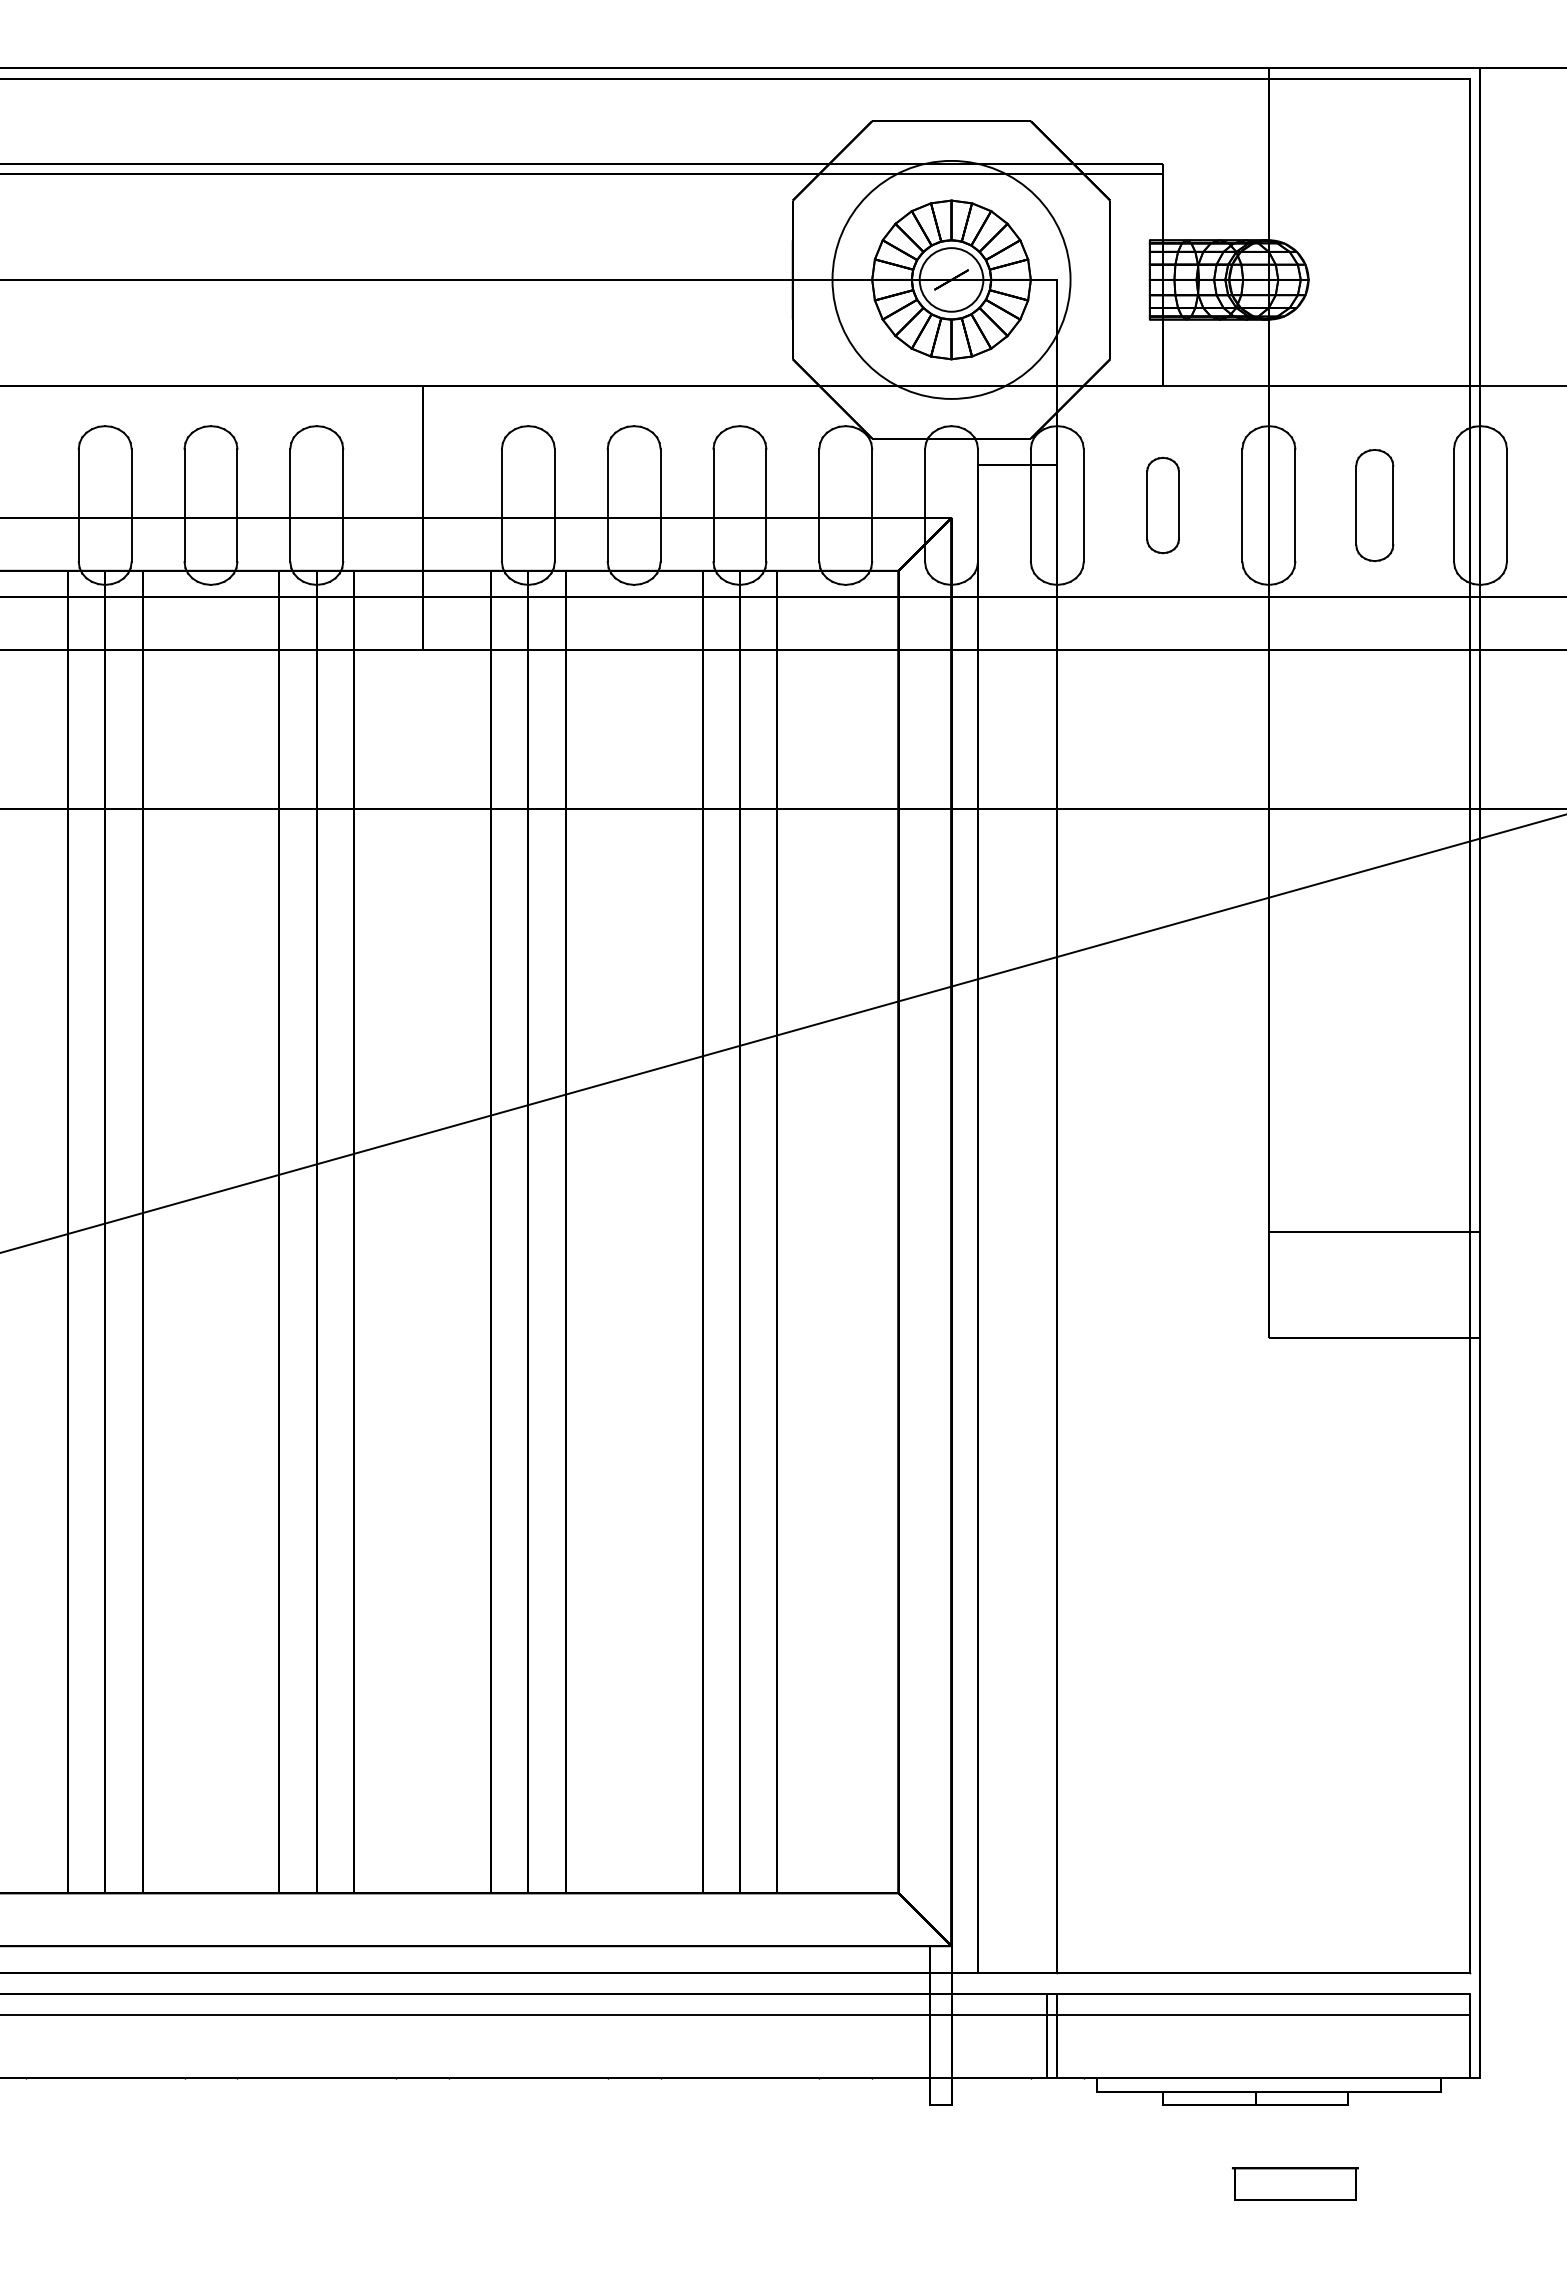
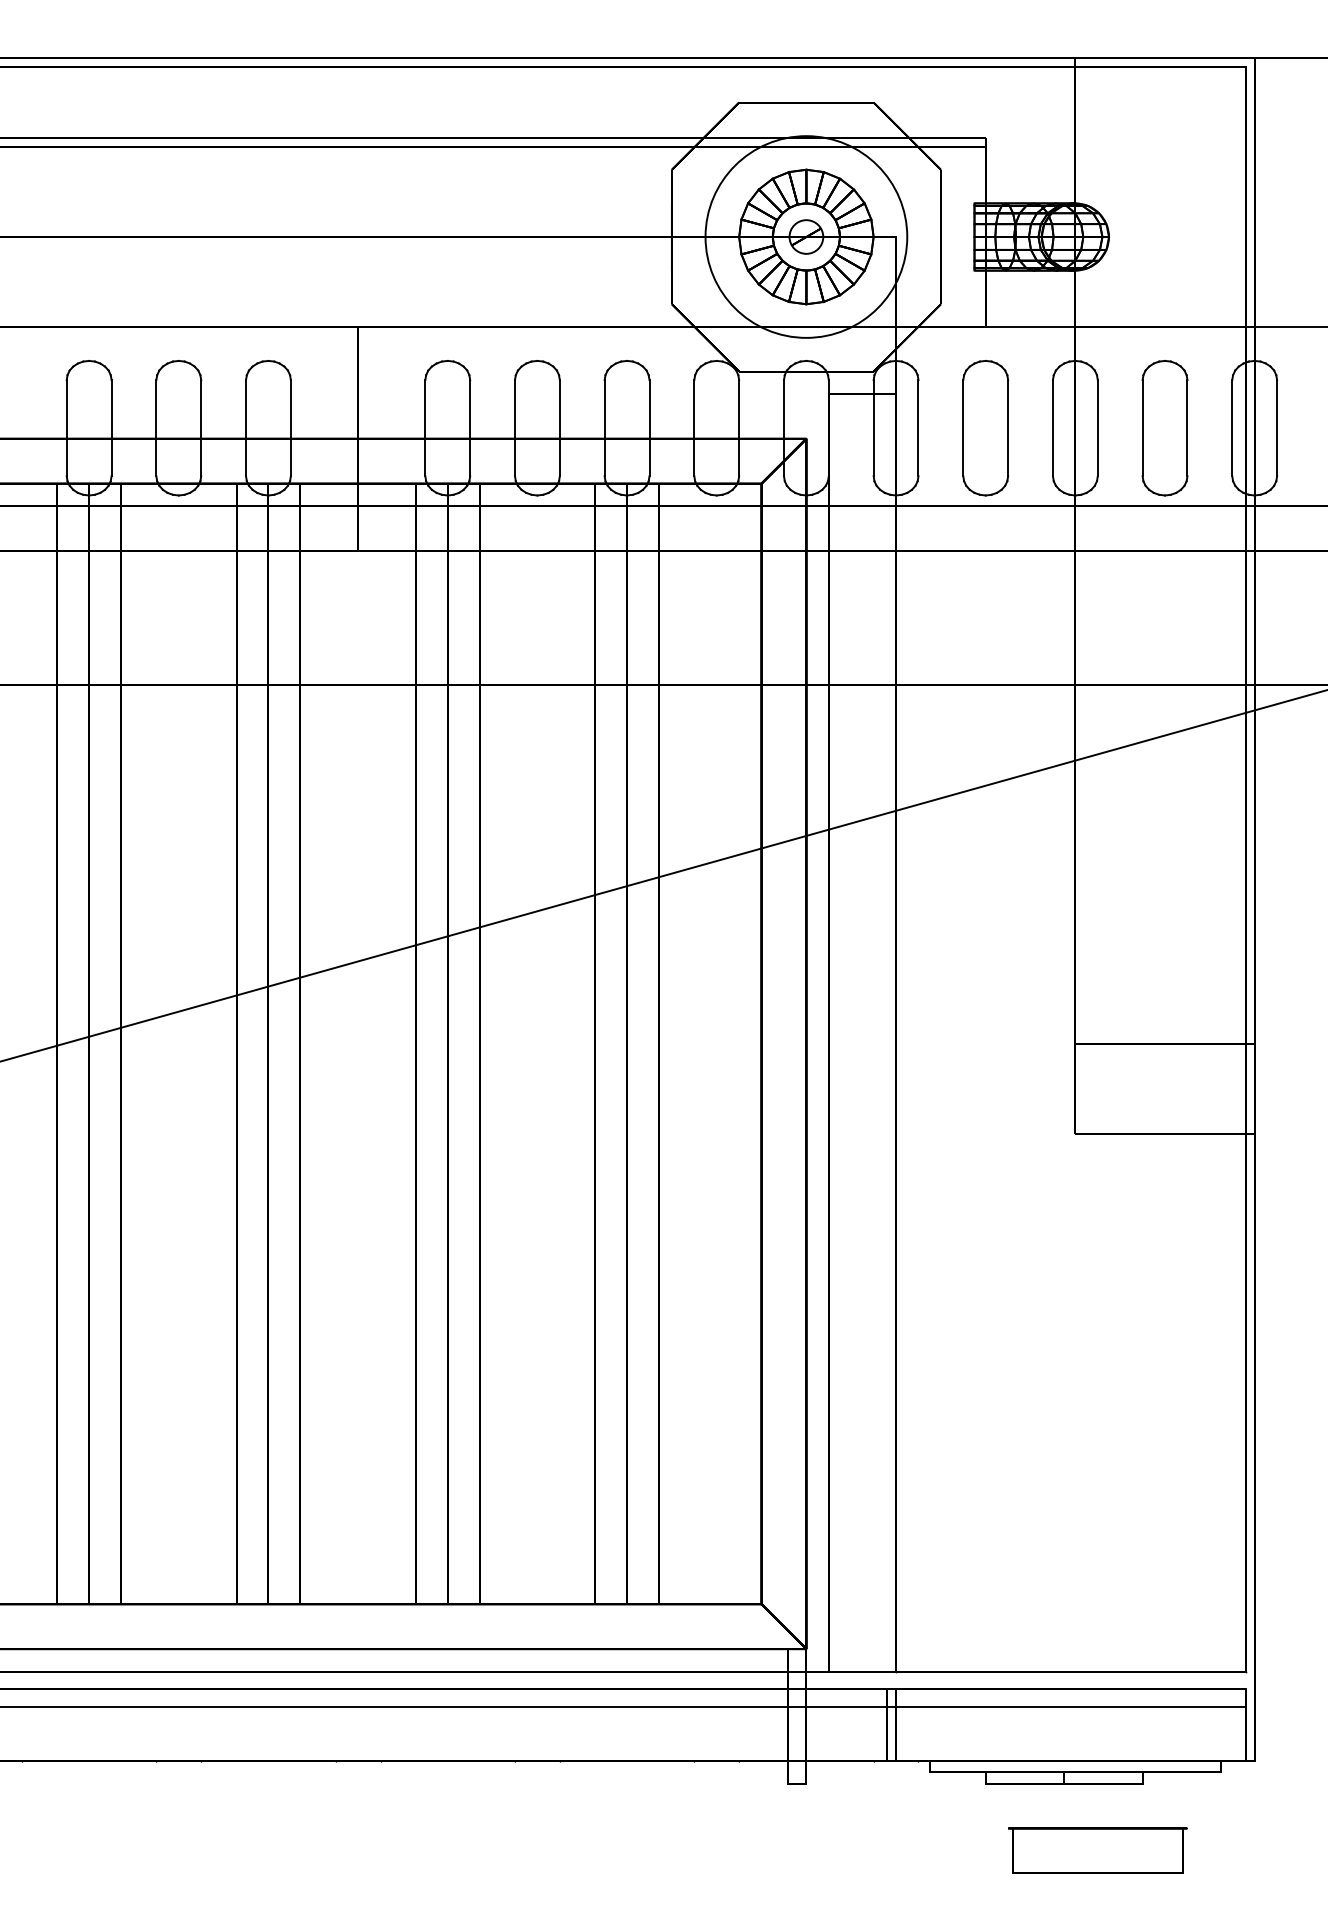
circle: (951, 279) -> (806, 236), size x0.62
part: (1162, 505) -> (985, 428), size x1.67
part: (1374, 505) -> (1164, 428), size x1.43
part: (1295, 2183) -> (1097, 1850), size x1.67

